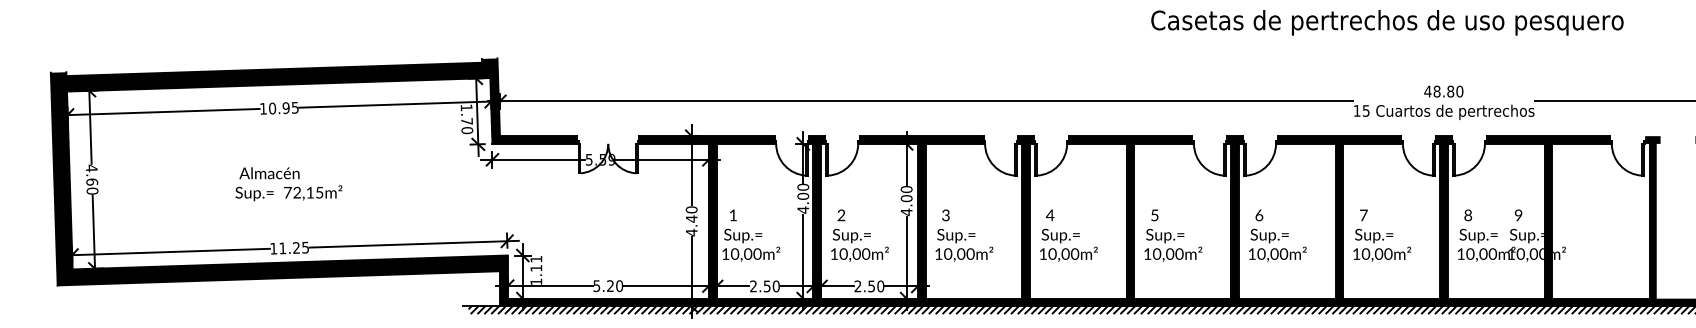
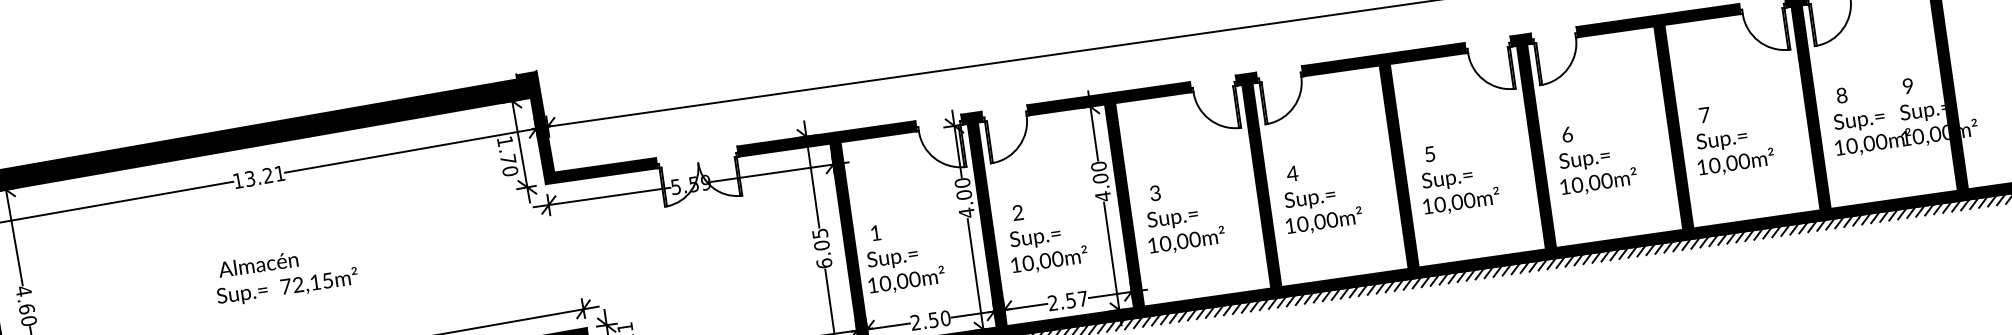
text: (283, 108) -> (264, 176), 10.95 -> 13.21
text: (691, 221) -> (822, 248), 4.40 -> 6.05
text: (880, 286) -> (1082, 298), 2.50 -> 2.57

